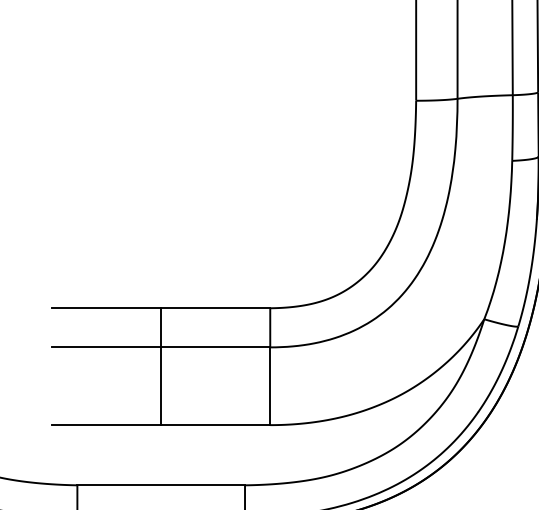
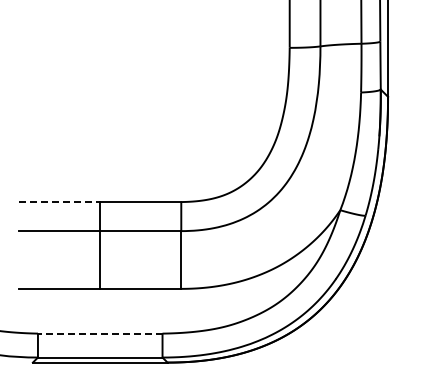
line: (106, 308) -> (59, 202), solid -> dashed
line: (160, 485) -> (99, 333), solid -> dashed

